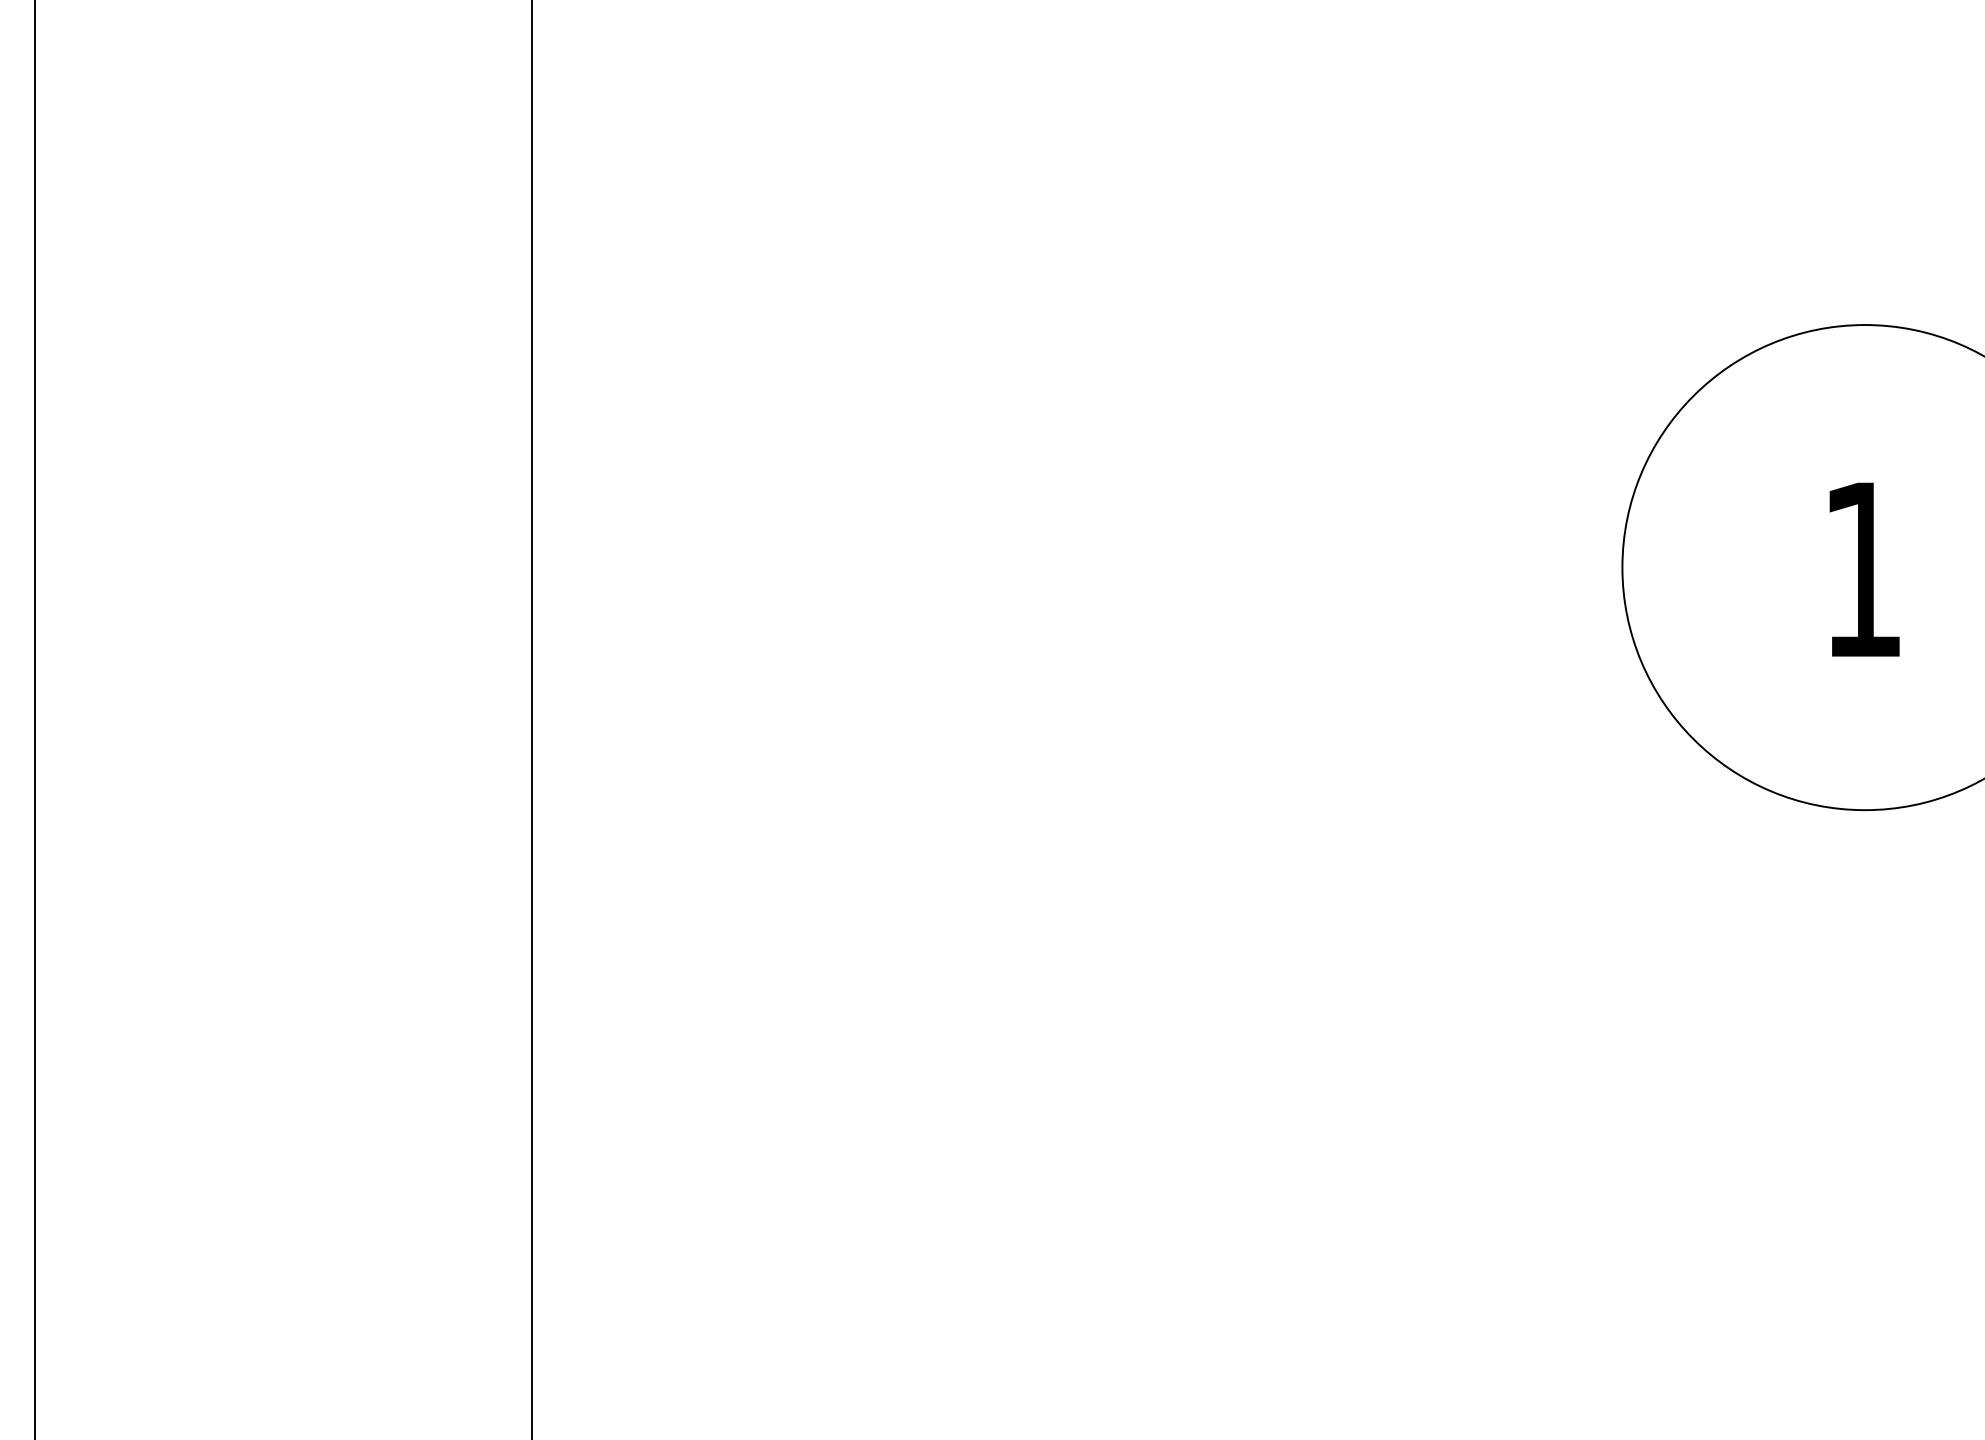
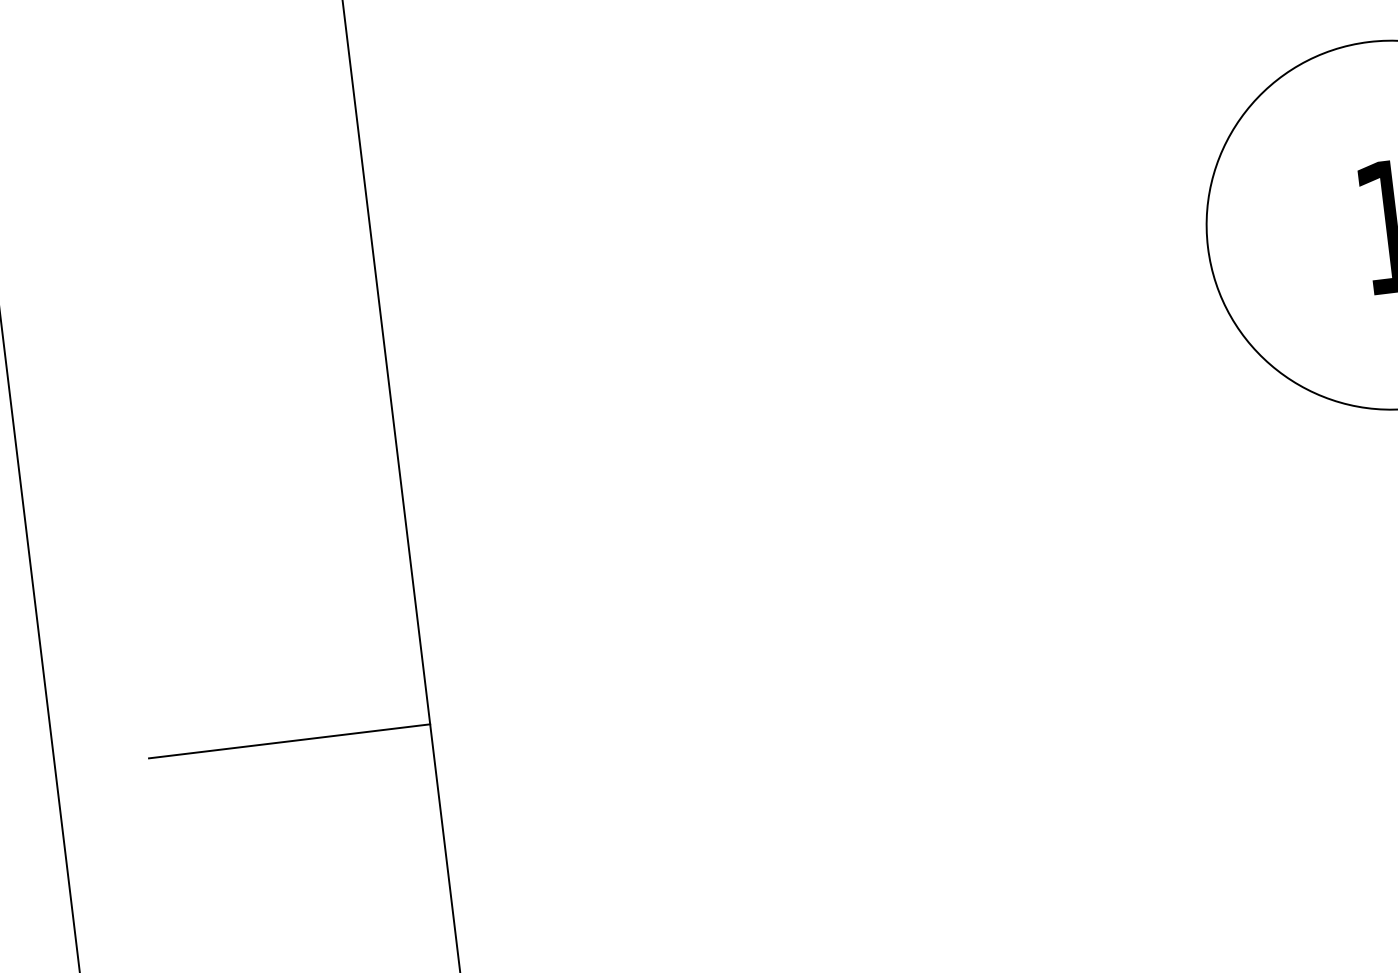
line: (345, 1067) -> (289, 741), added

